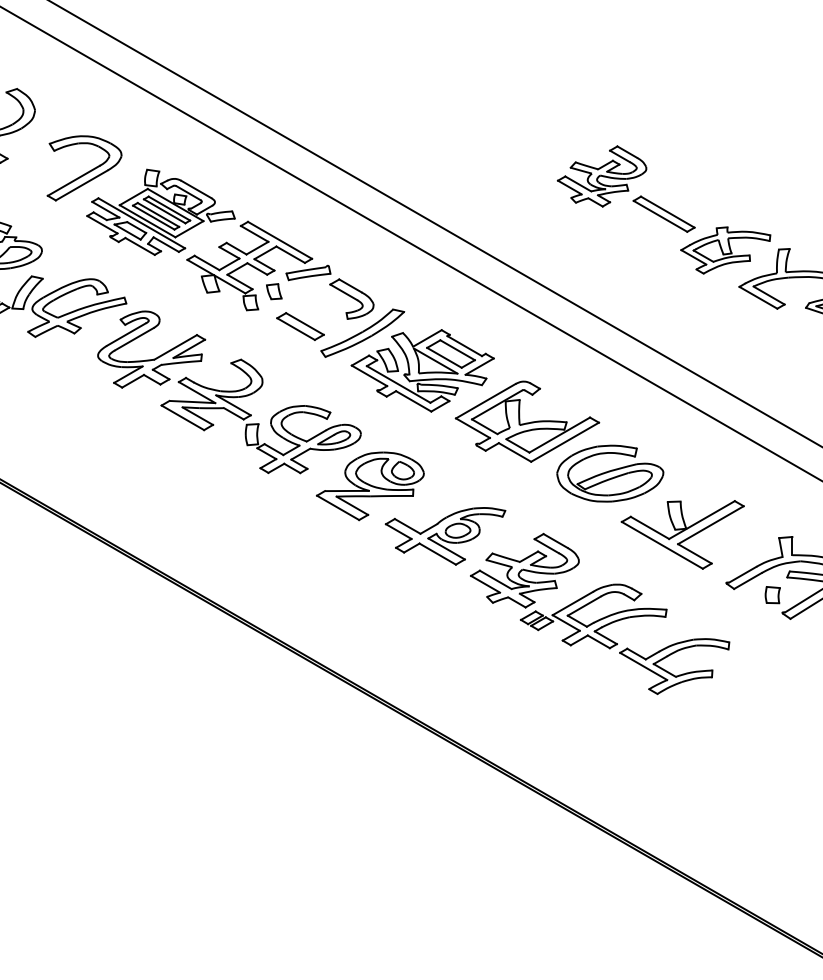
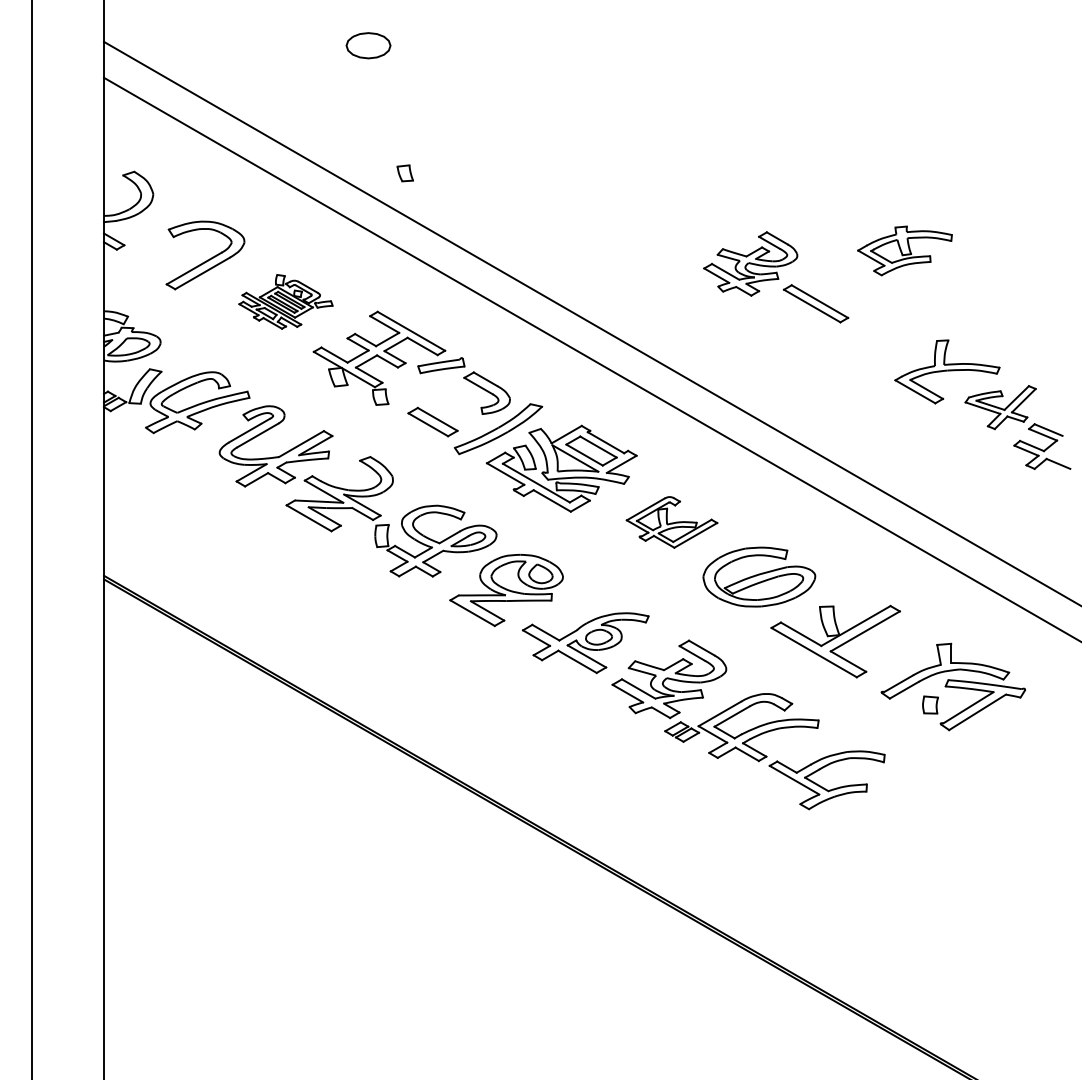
part: (160, 212) -> (285, 301), size x0.6
part: (725, 250) -> (904, 250), moved
part: (273, 291) -> (404, 173), moved
part: (526, 421) -> (671, 522), size x0.6

